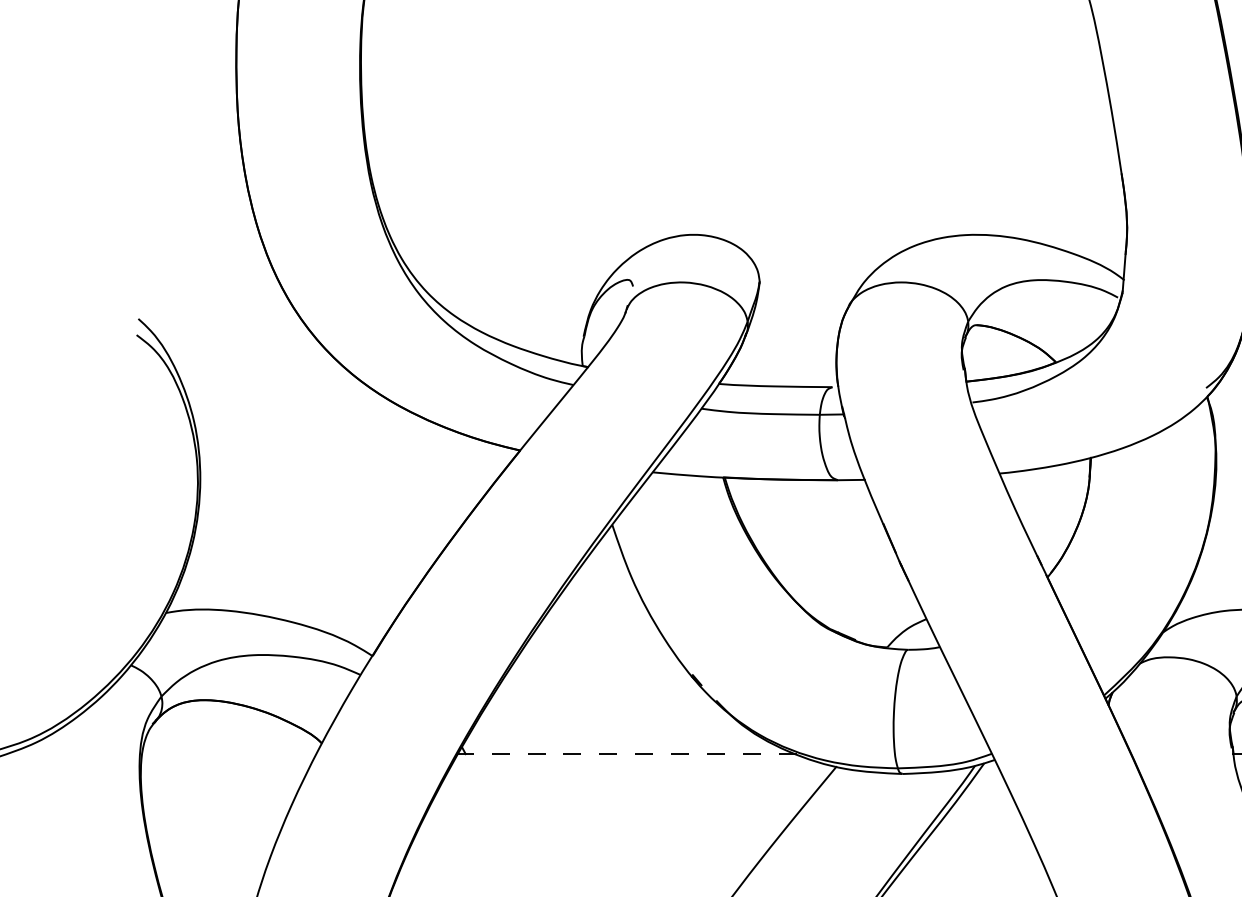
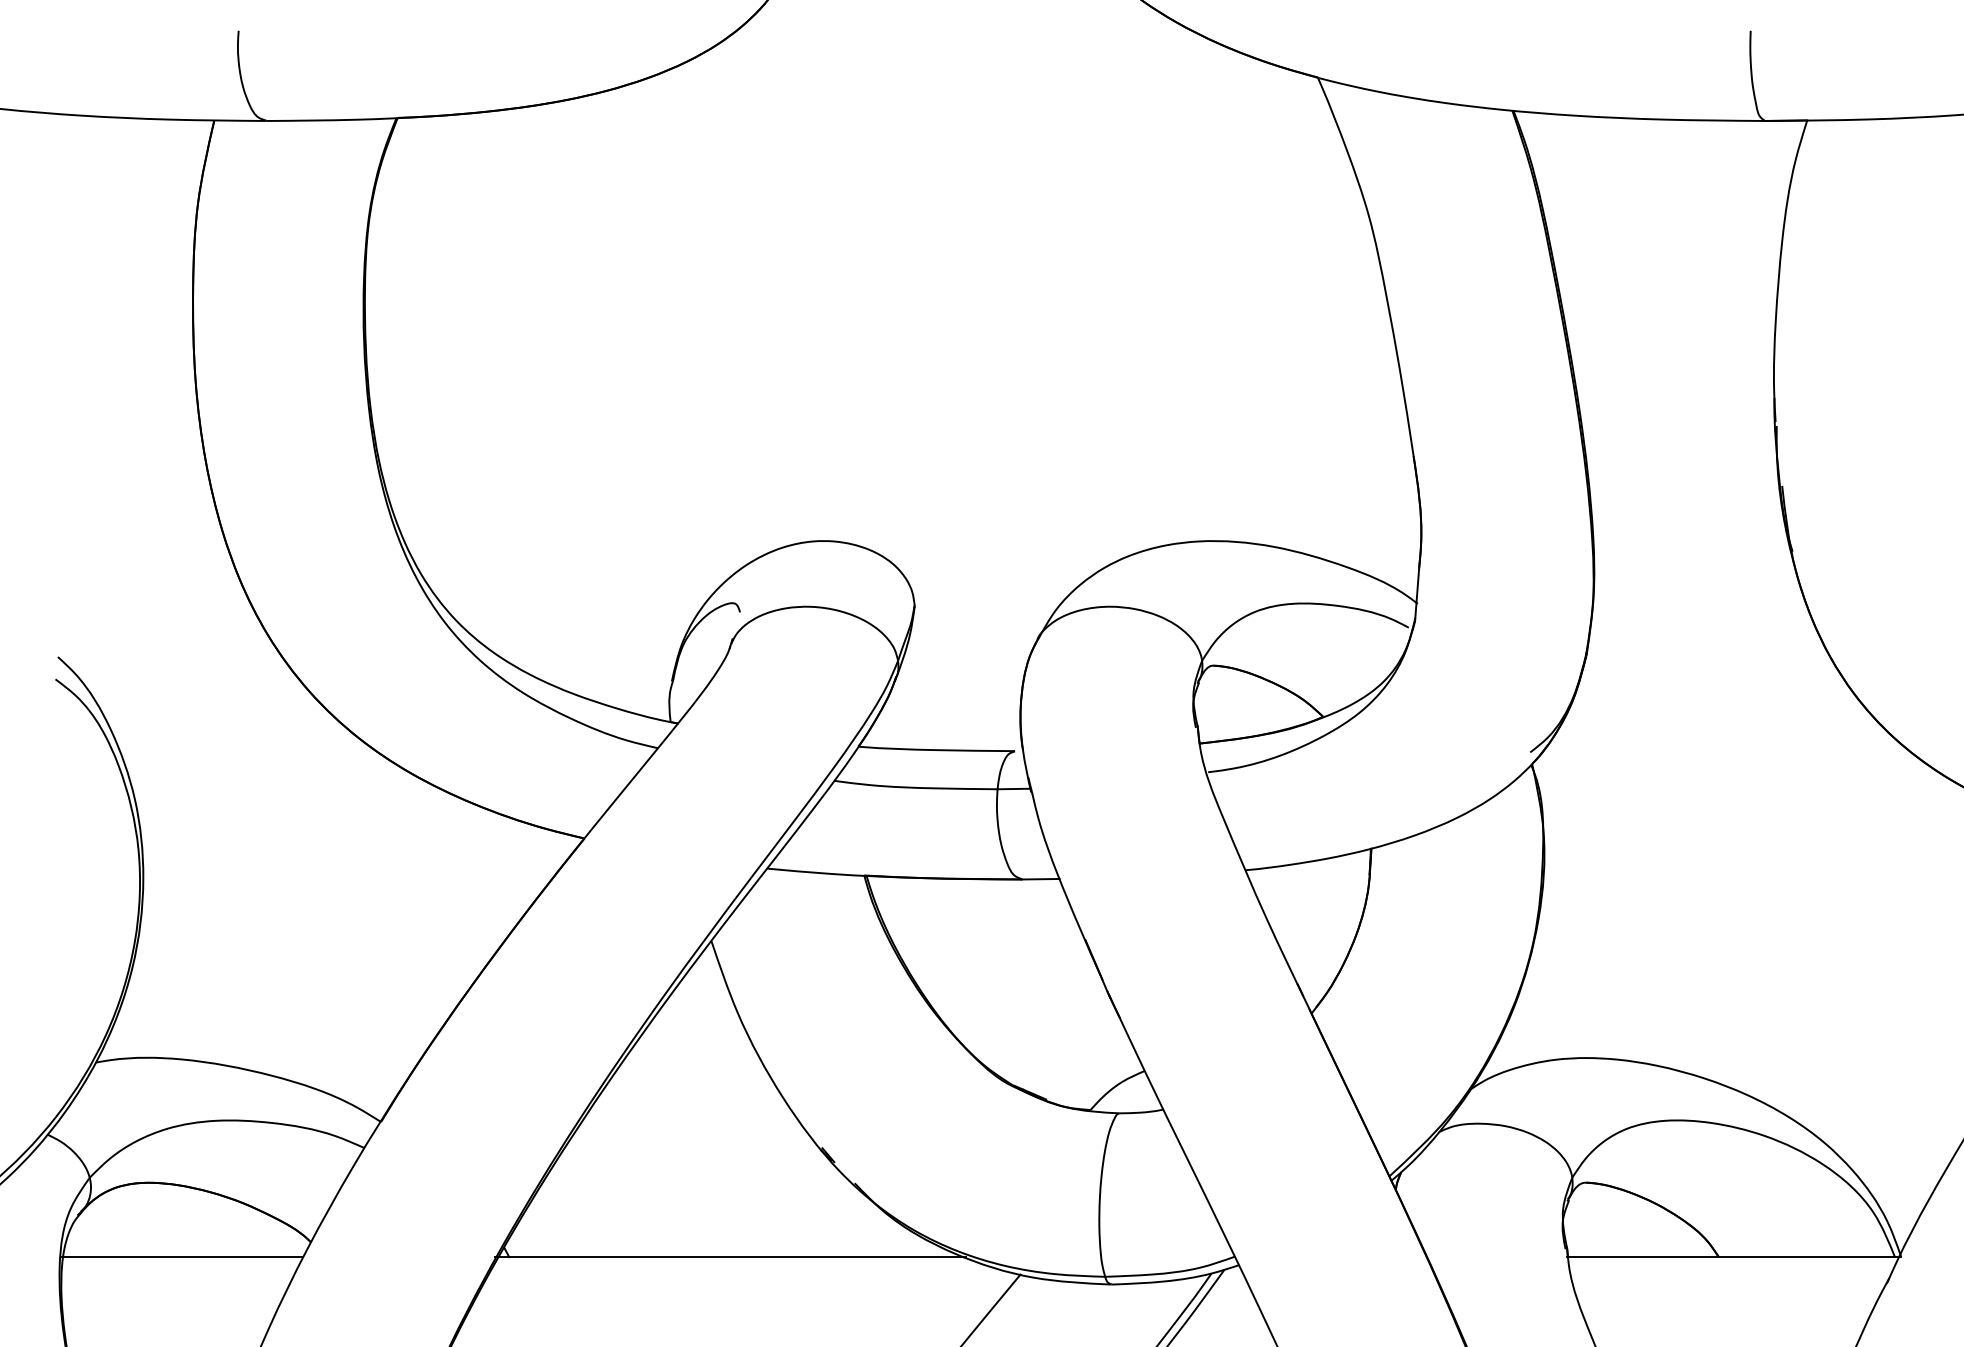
line: (228, 754) -> (181, 1257), added
line: (626, 754) -> (730, 1257), dashed -> solid

